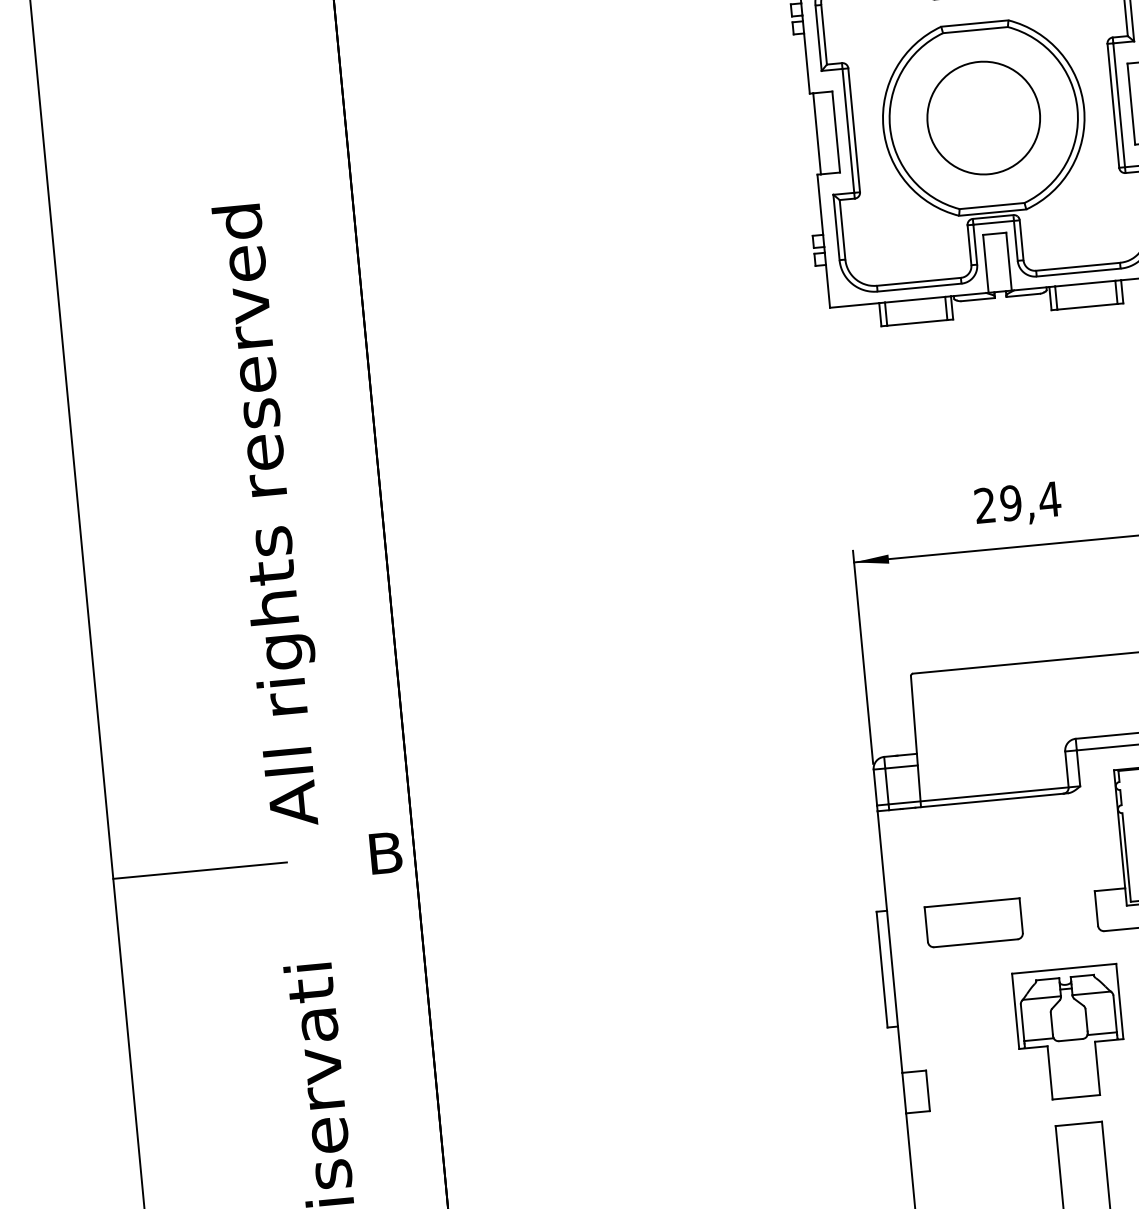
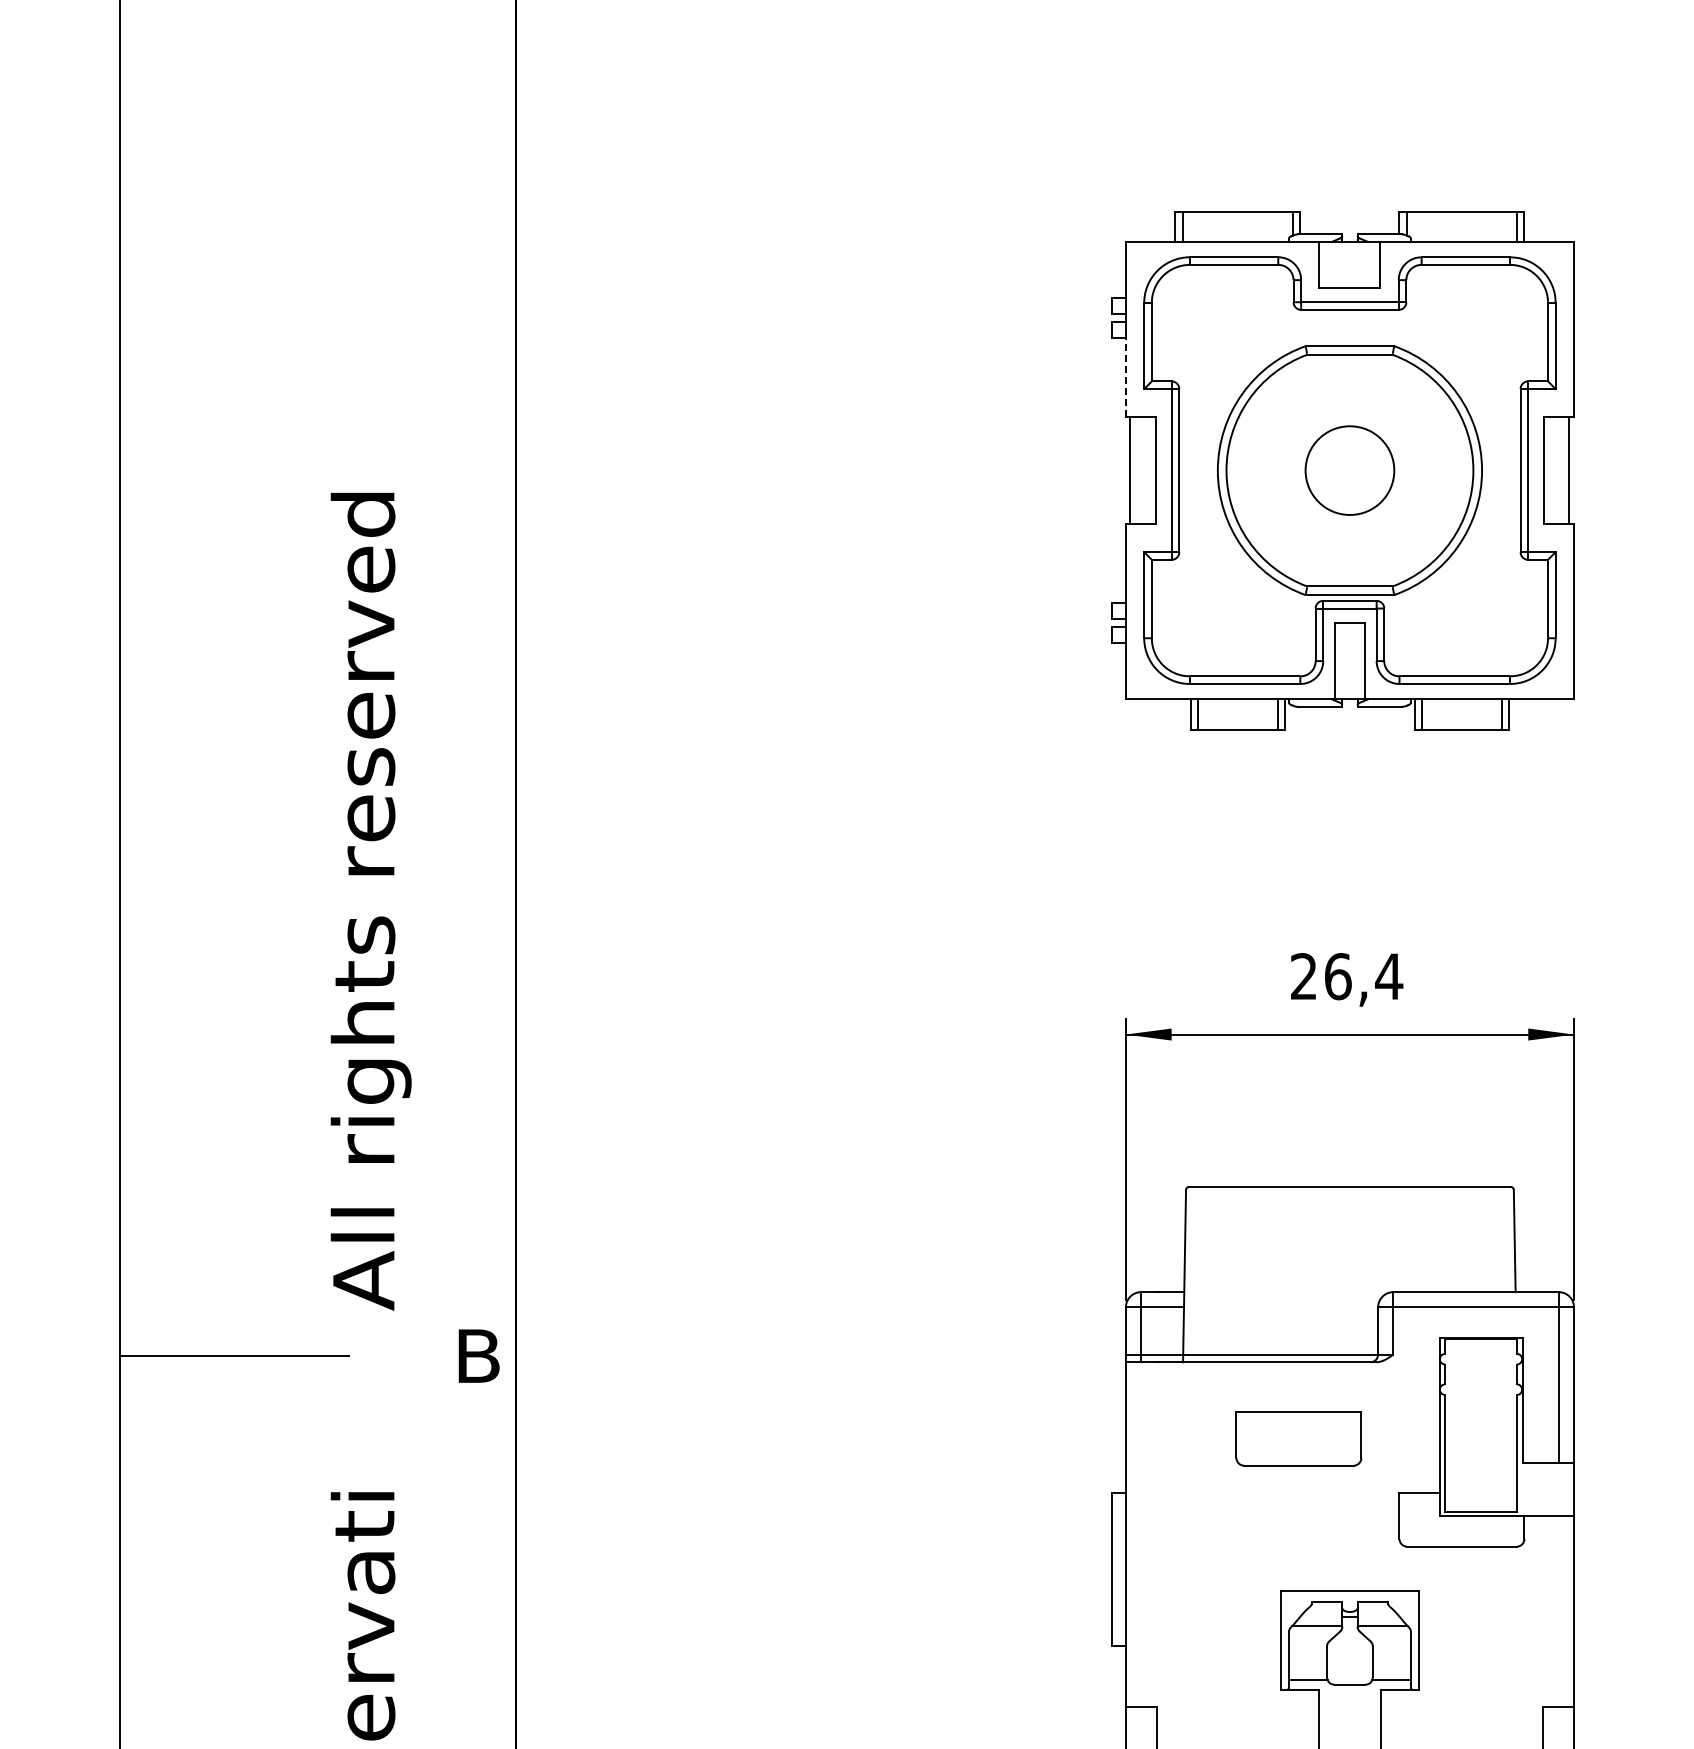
line: (806, 63) -> (1125, 377), solid -> dashed
circle: (983, 118) -> (1349, 470), size x0.6
text: (1010, 503) -> (1337, 976), 29,4 -> 26,4
part: (973, 922) -> (1298, 1438), moved

